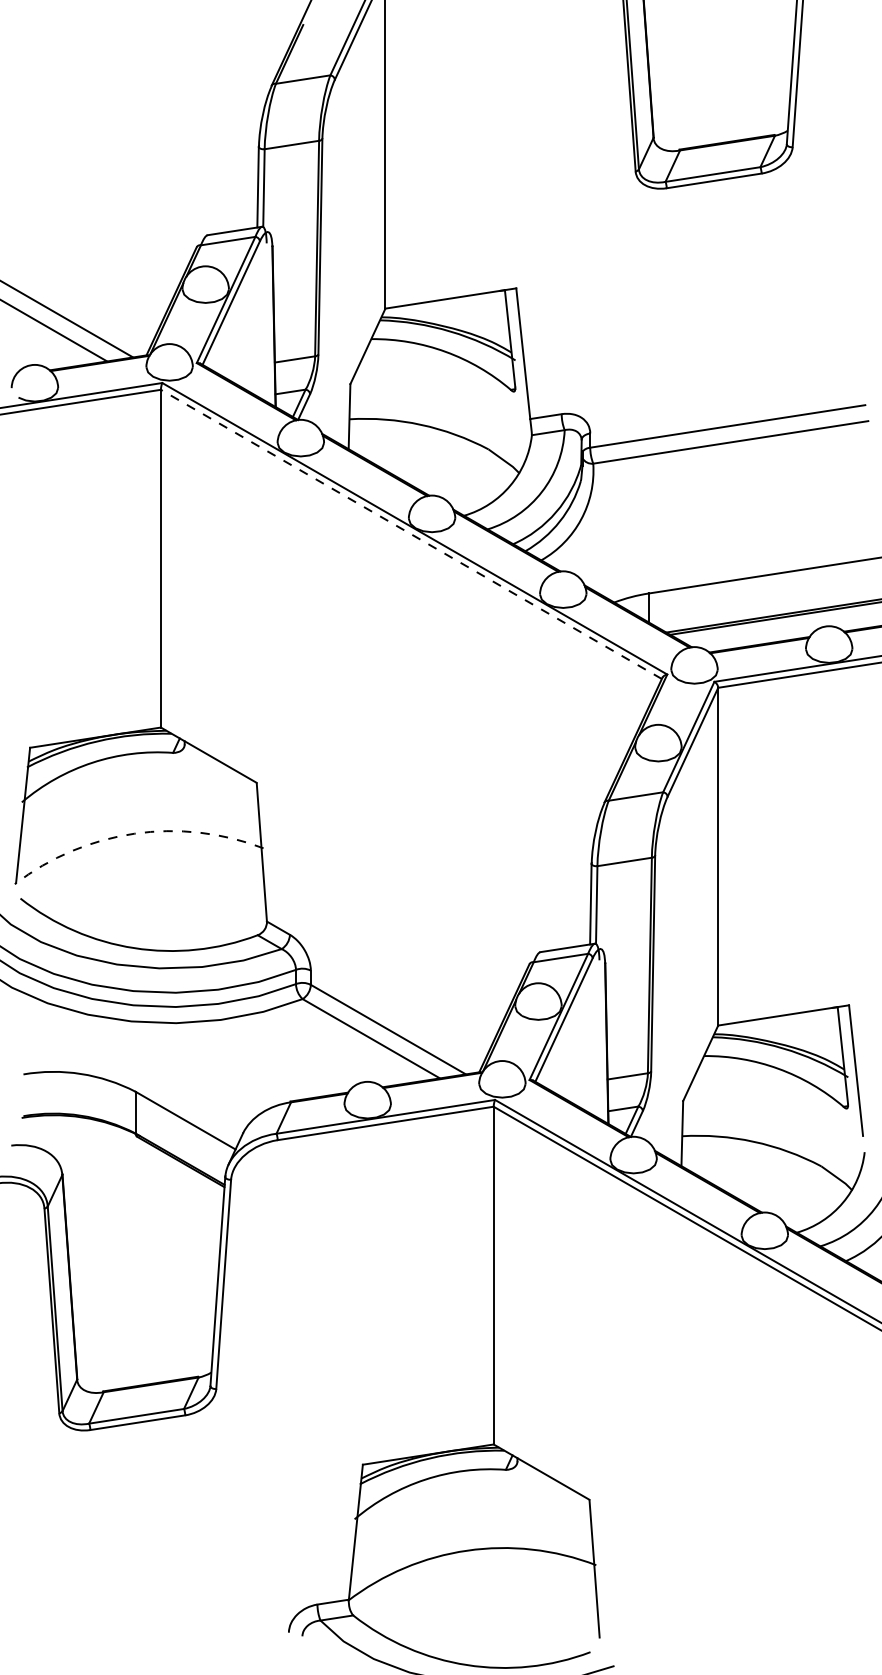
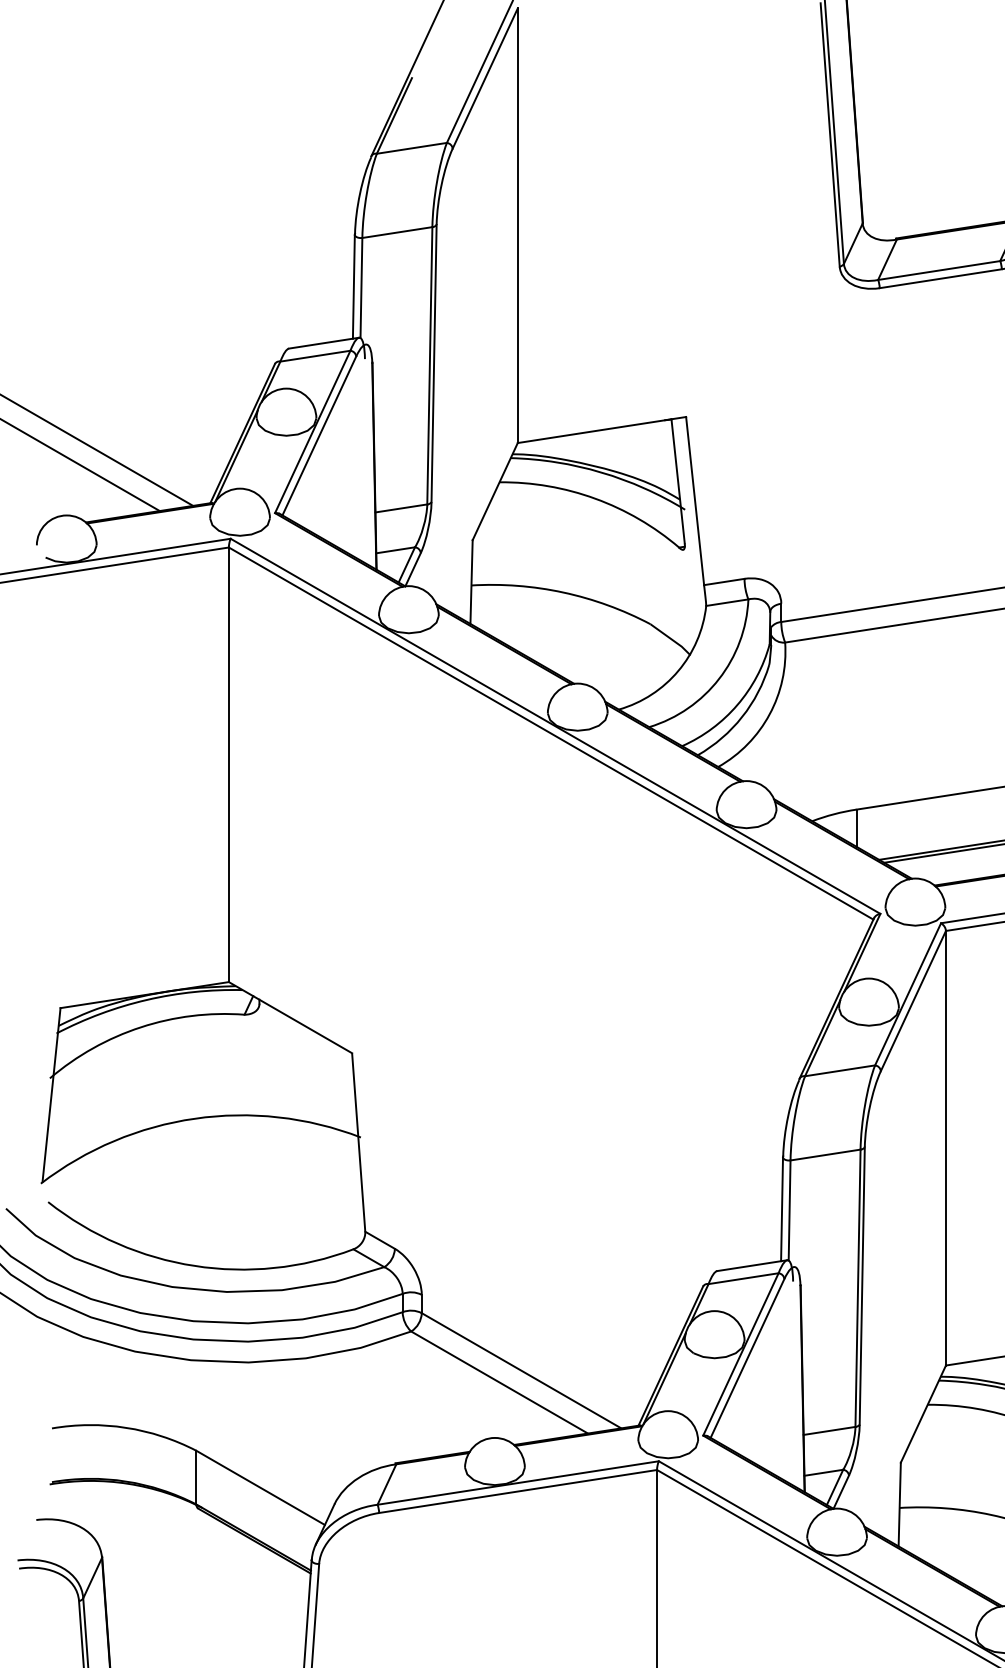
line: (410, 534) -> (549, 733), dashed -> solid
arc: (134, 833) -> (194, 1118), dashed -> solid

